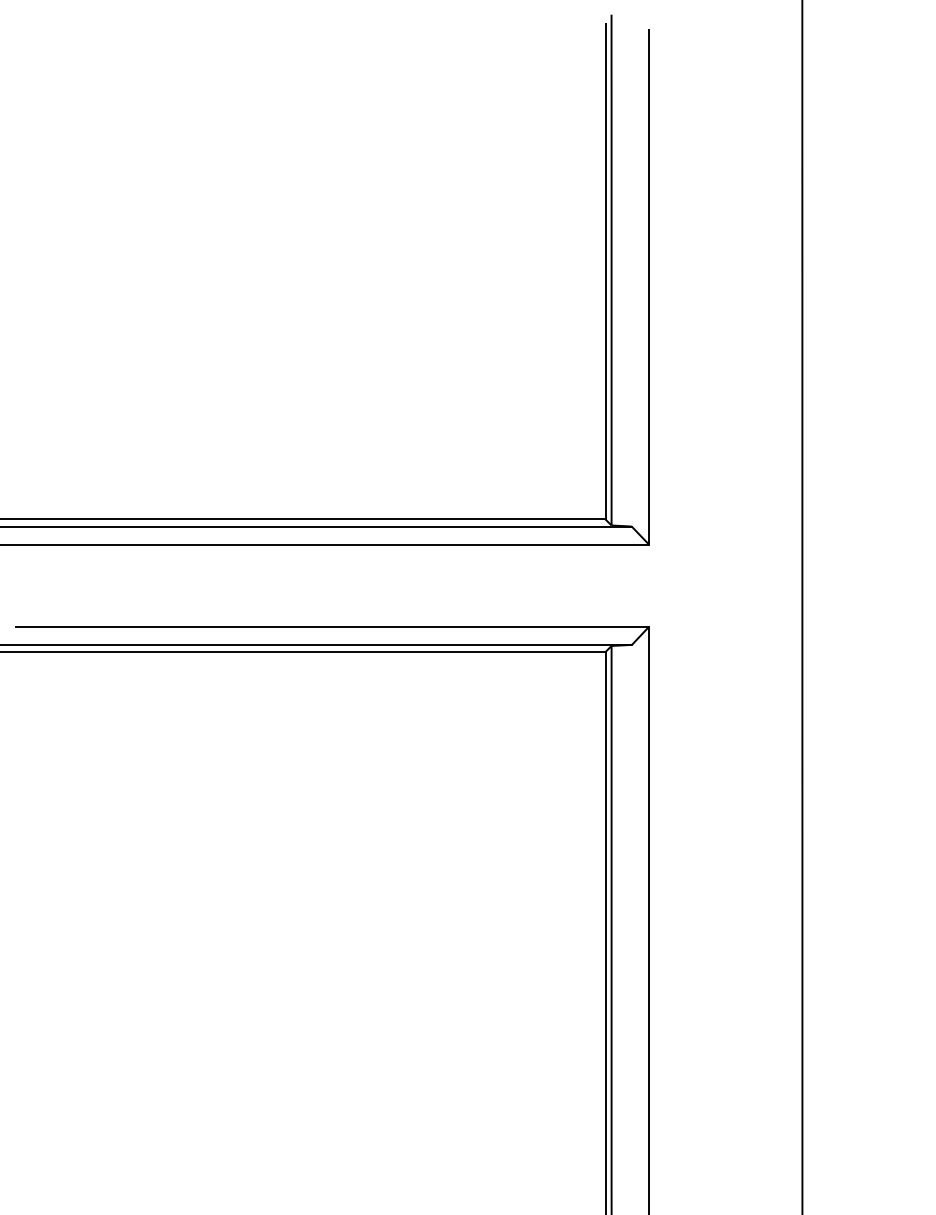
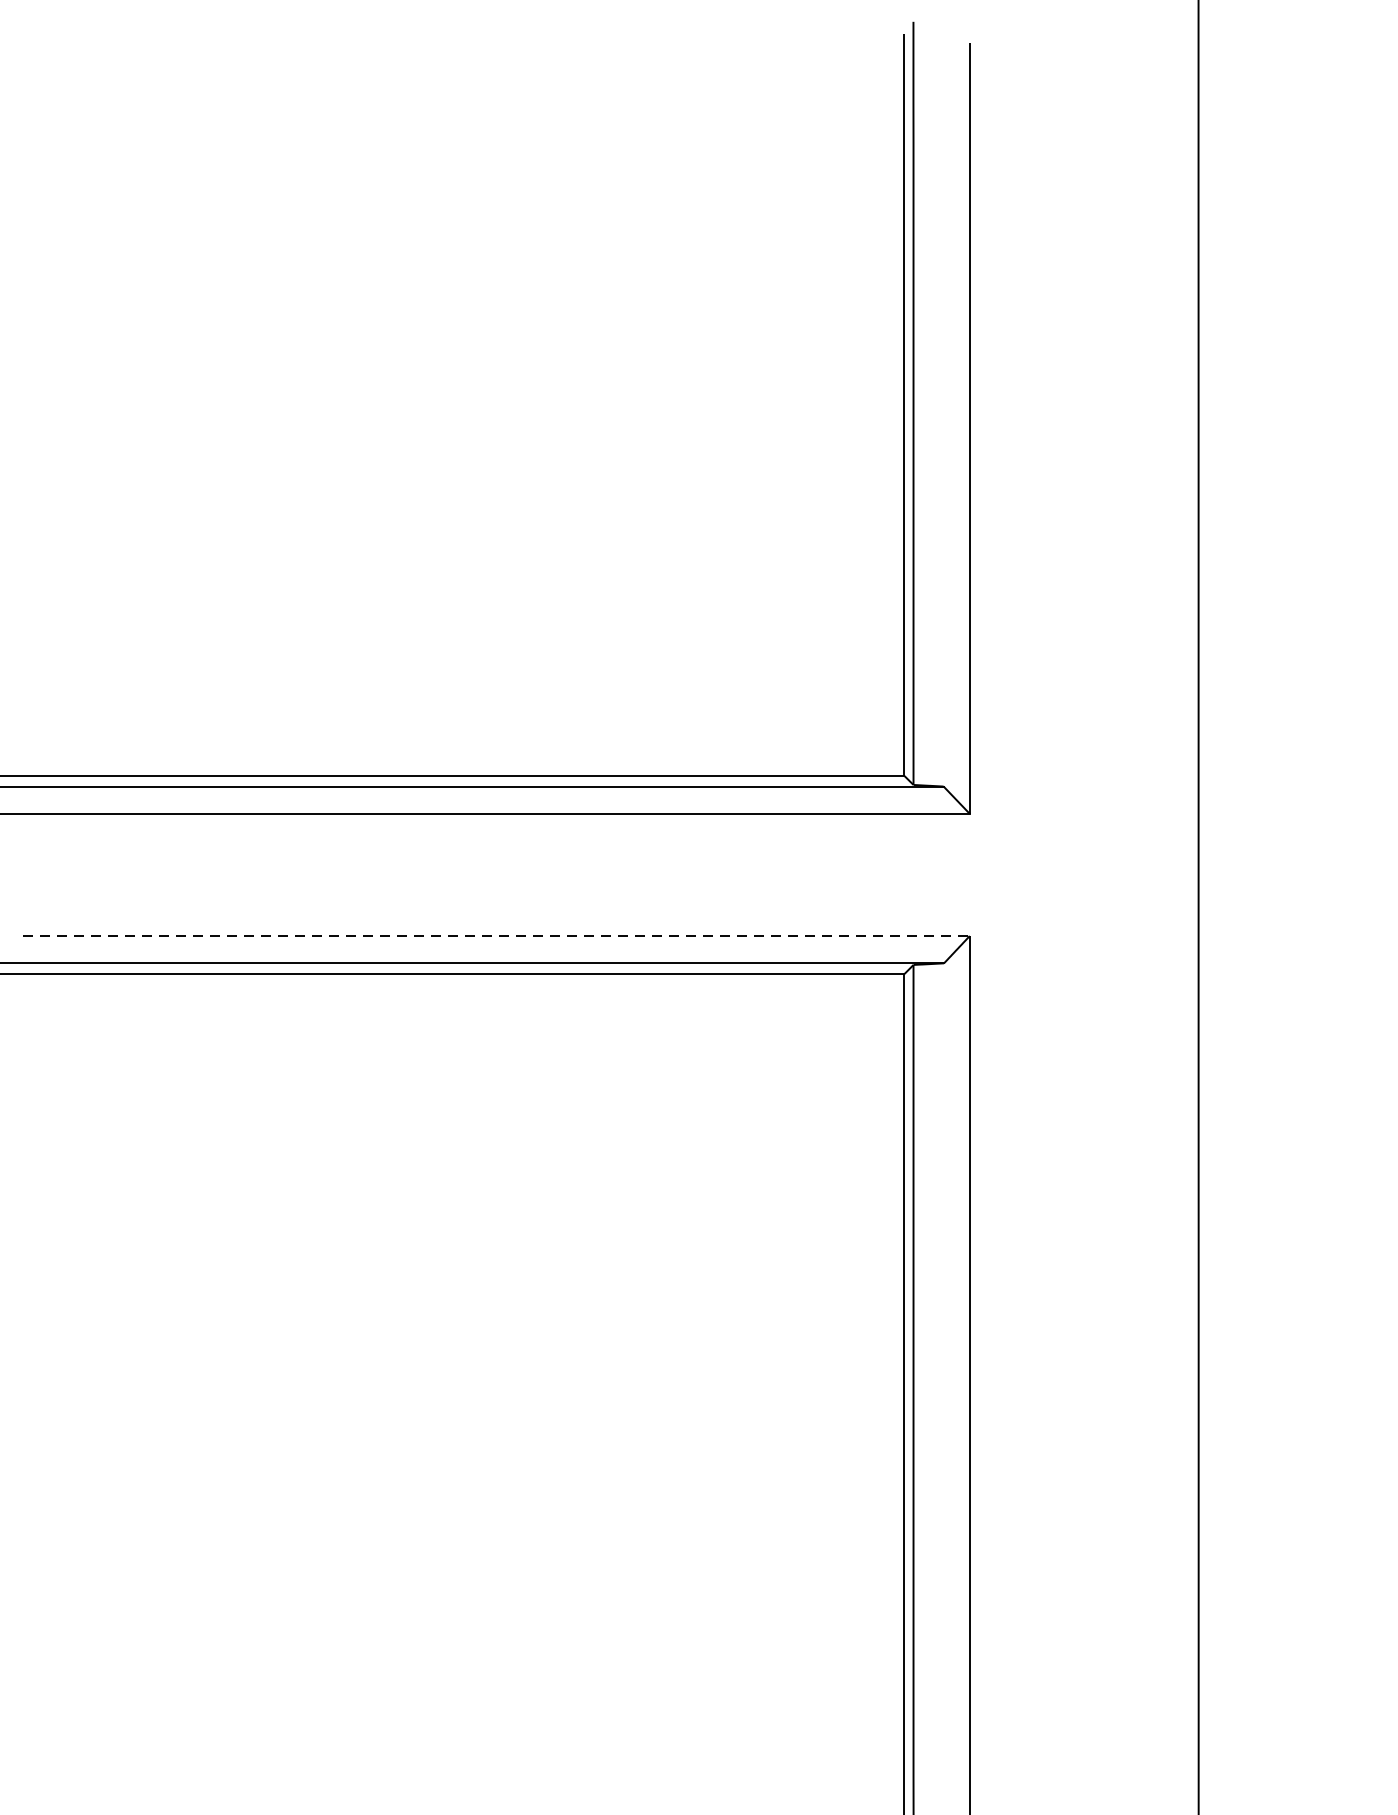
line: (332, 626) -> (496, 935), solid -> dashed

